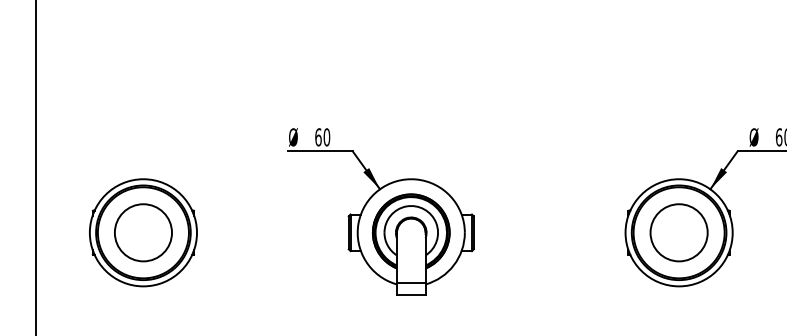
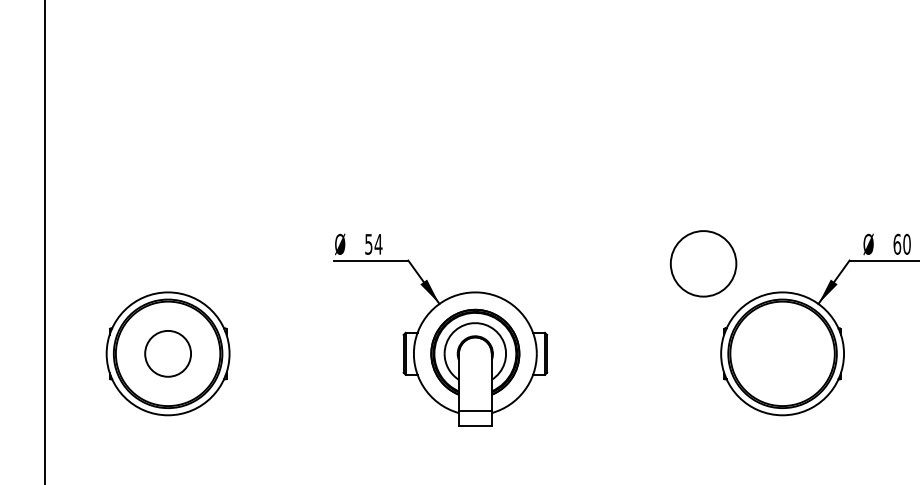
text: (322, 136) -> (373, 243), 60 -> 54
circle: (142, 232) -> (167, 353), size x0.7
circle: (679, 232) -> (703, 263), moved

